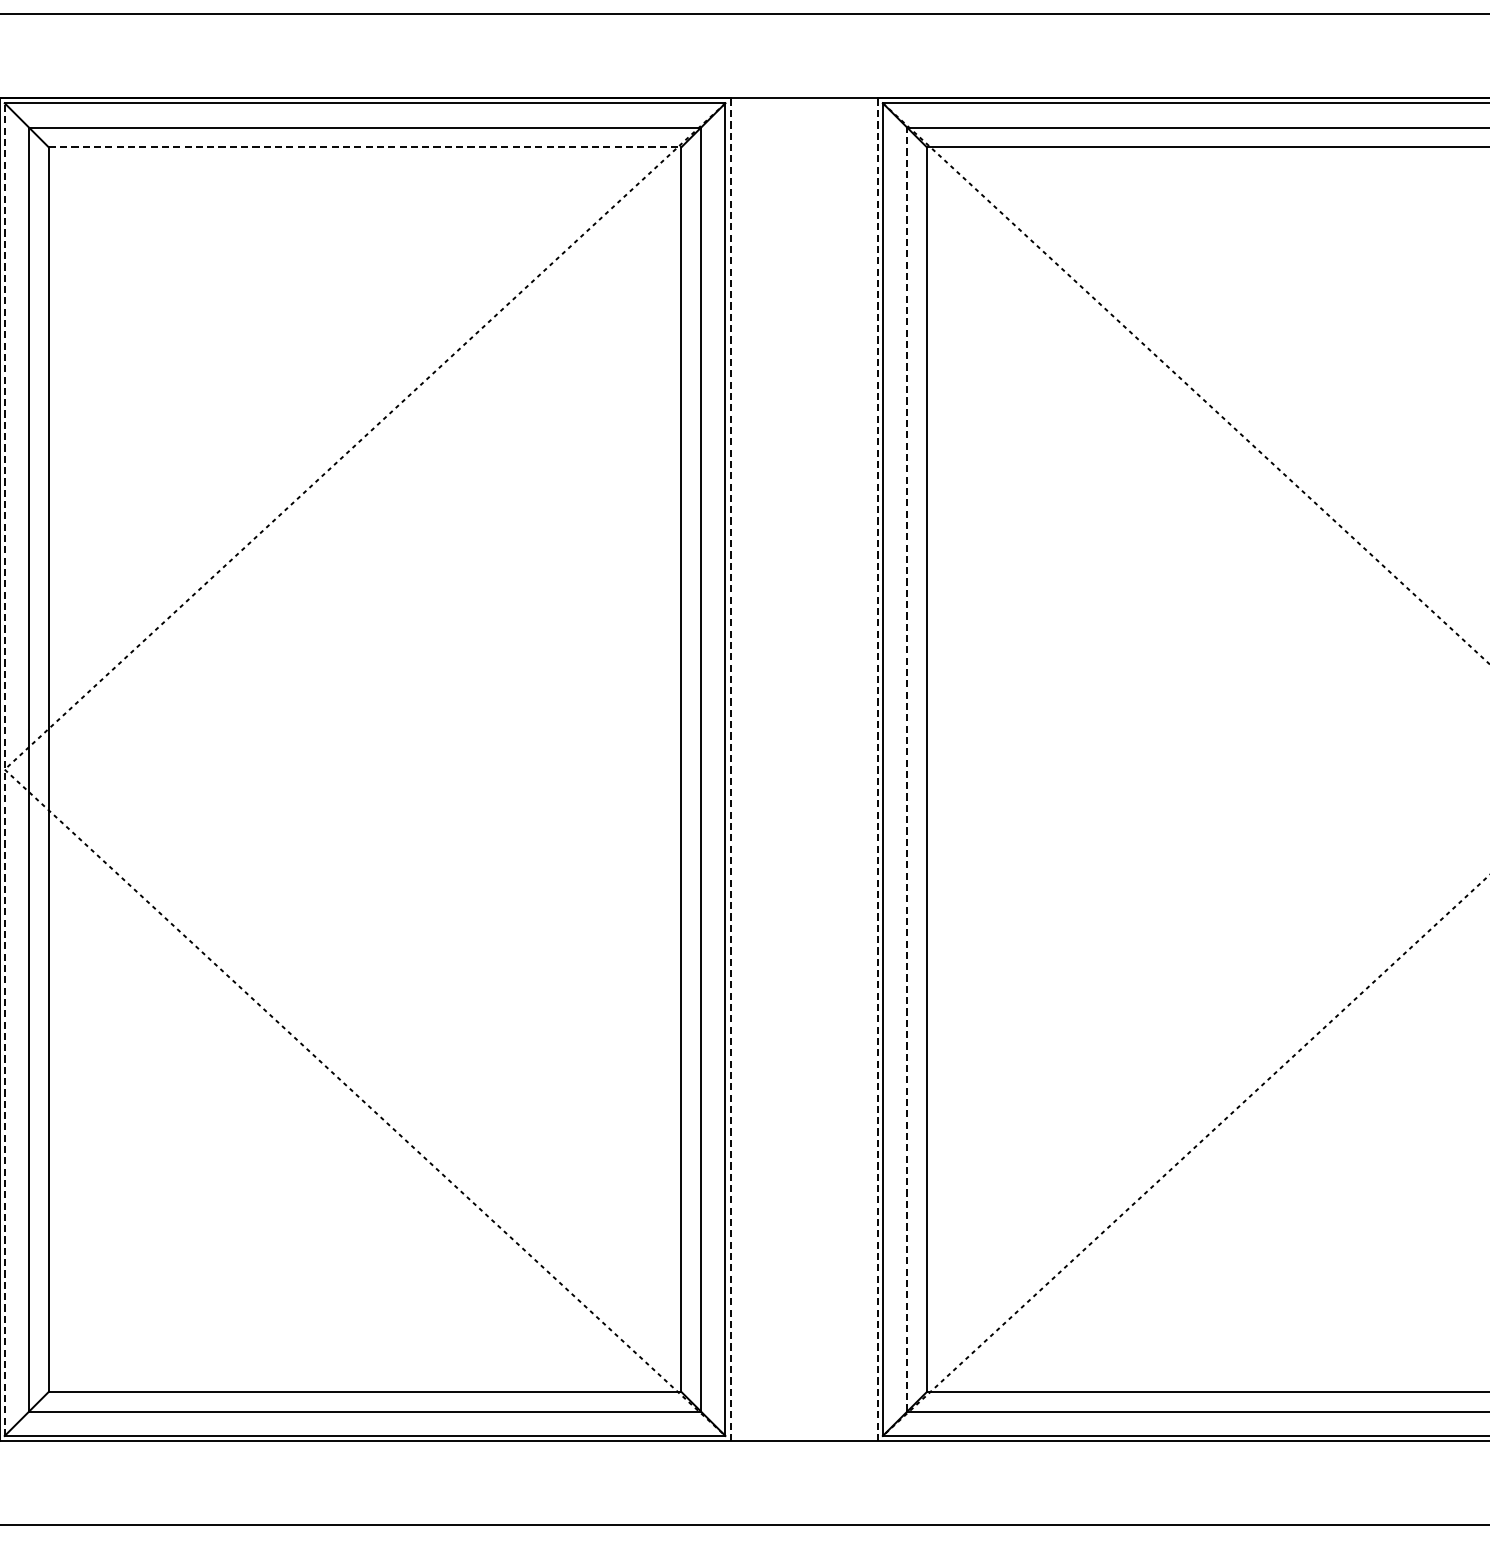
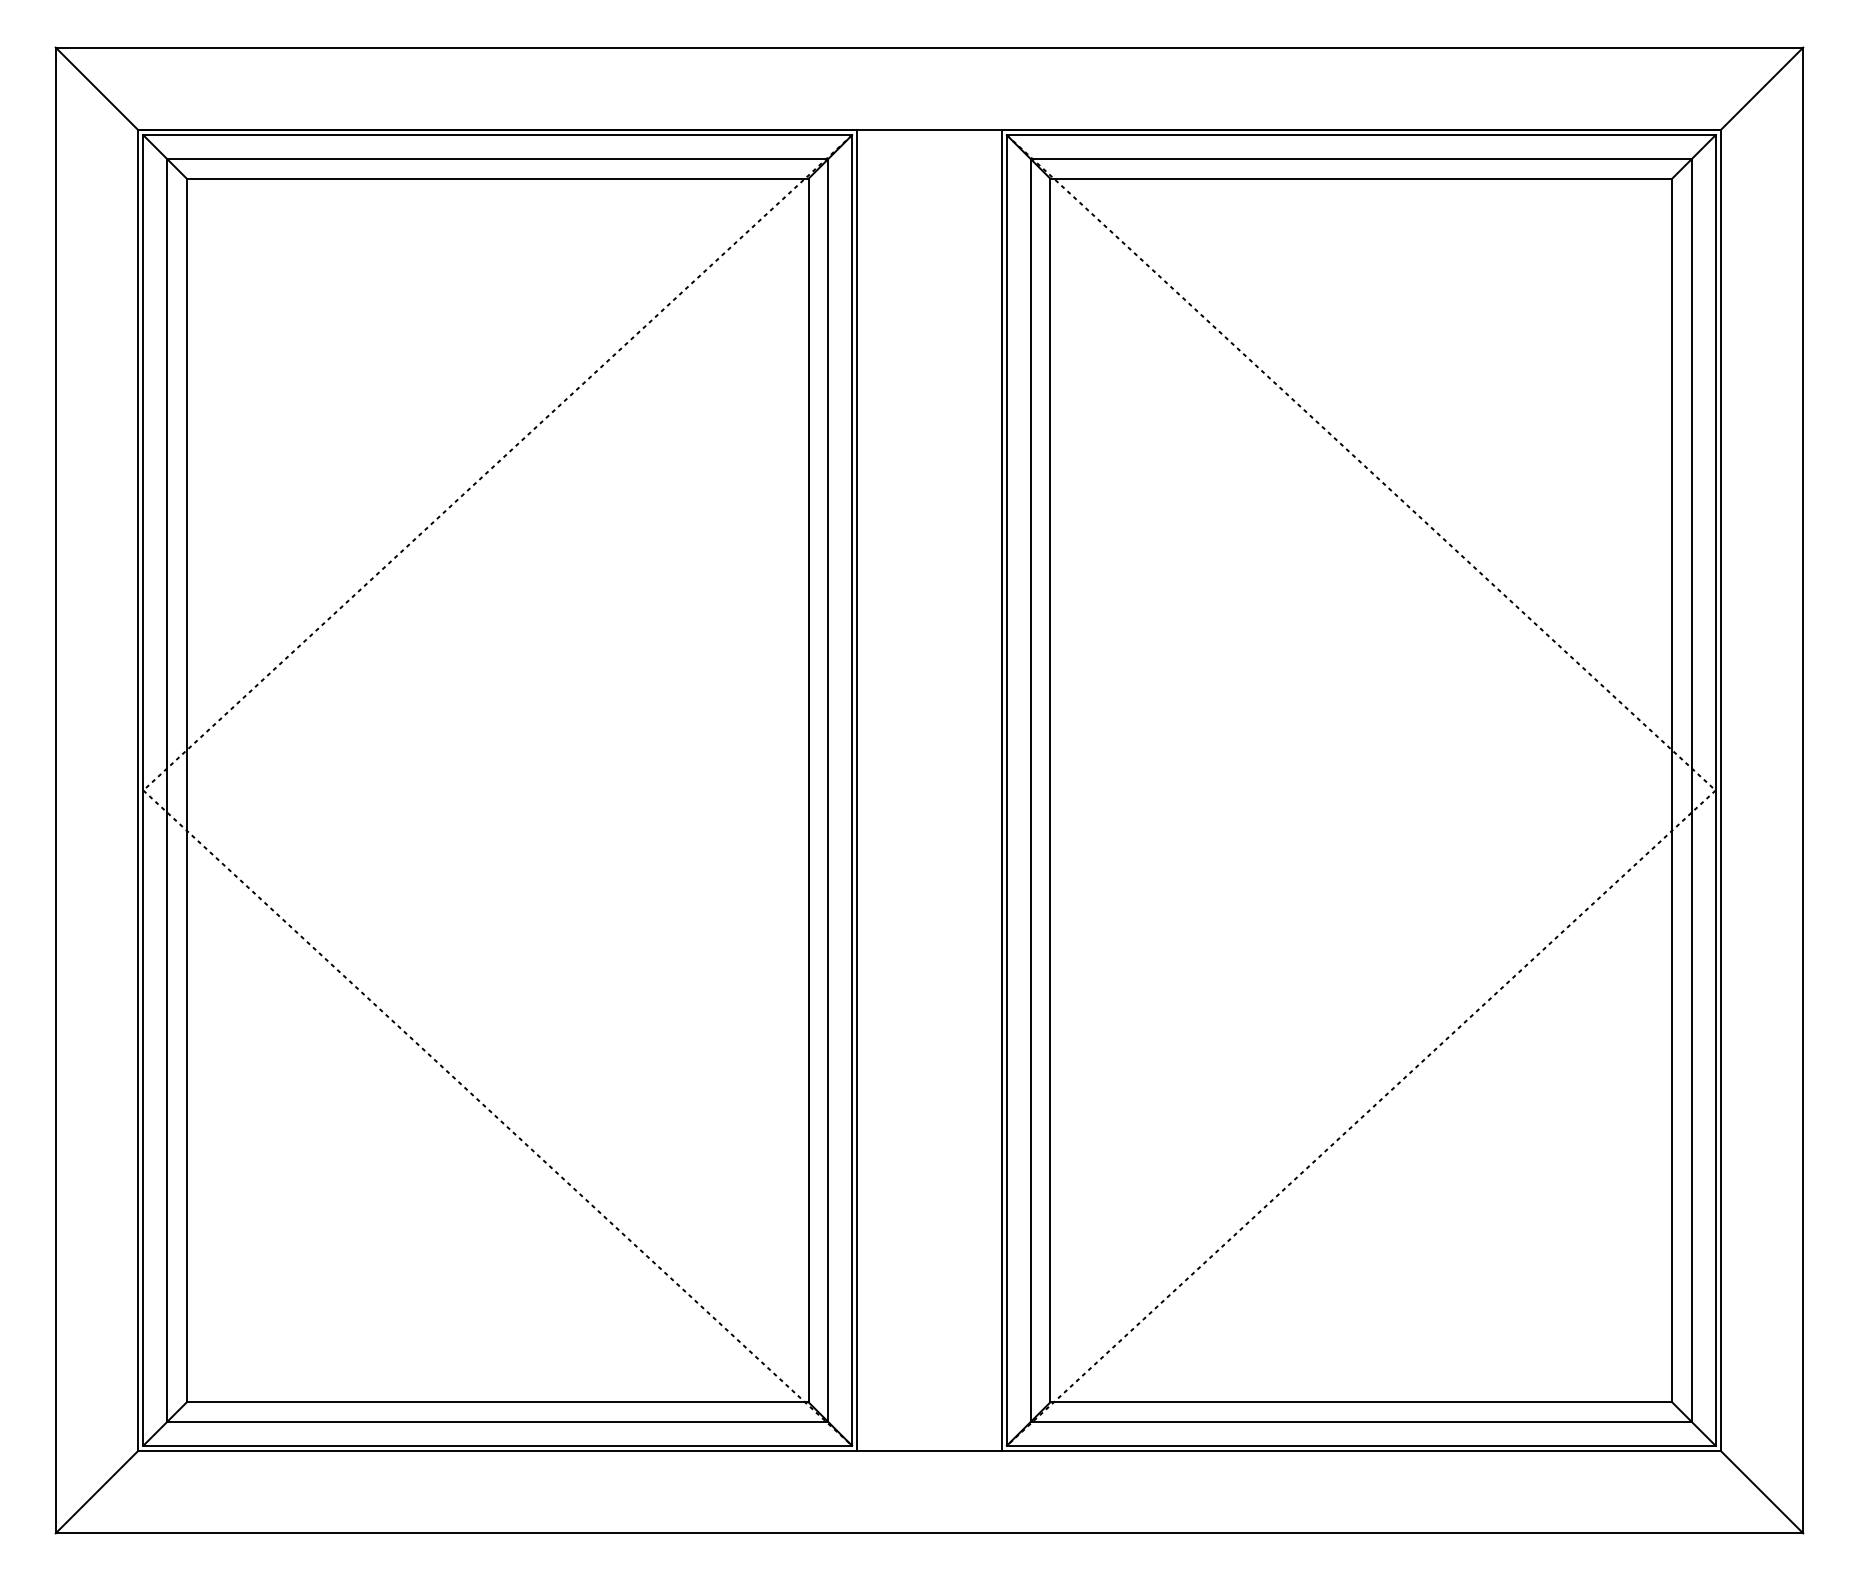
line: (365, 147) -> (498, 178), dashed -> solid
line: (4, 768) -> (143, 789), dashed -> solid
line: (730, 768) -> (857, 789), dashed -> solid
line: (877, 768) -> (1001, 789), dashed -> solid
line: (906, 768) -> (1030, 789), dashed -> solid

